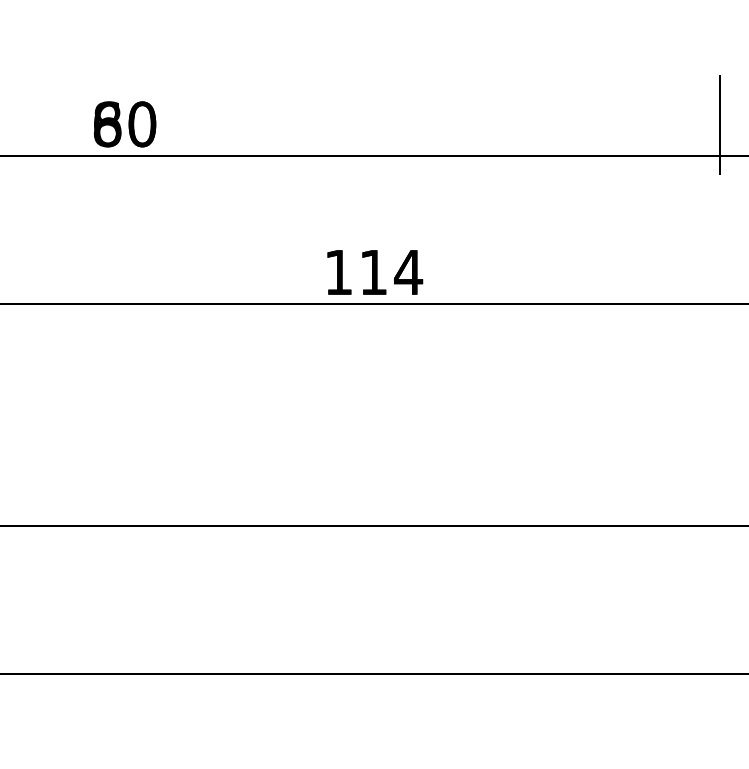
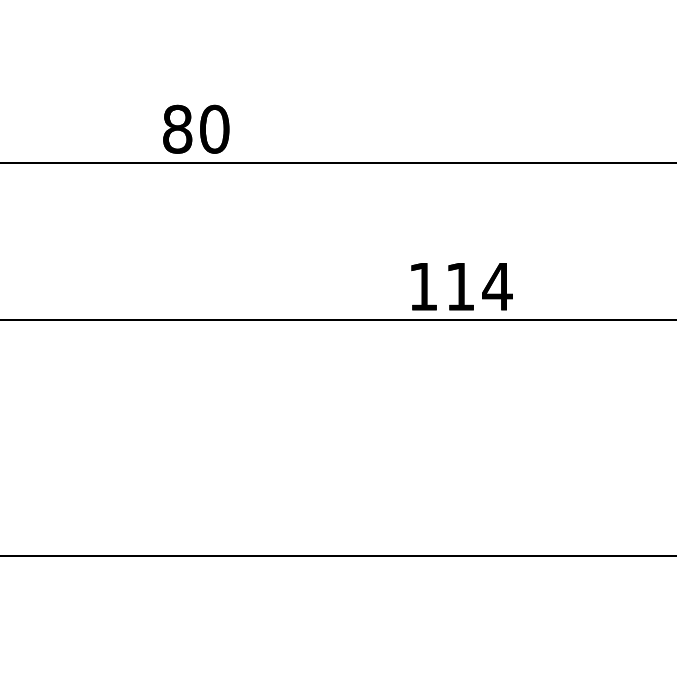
text: (107, 124) -> (177, 129), 60 -> 80

